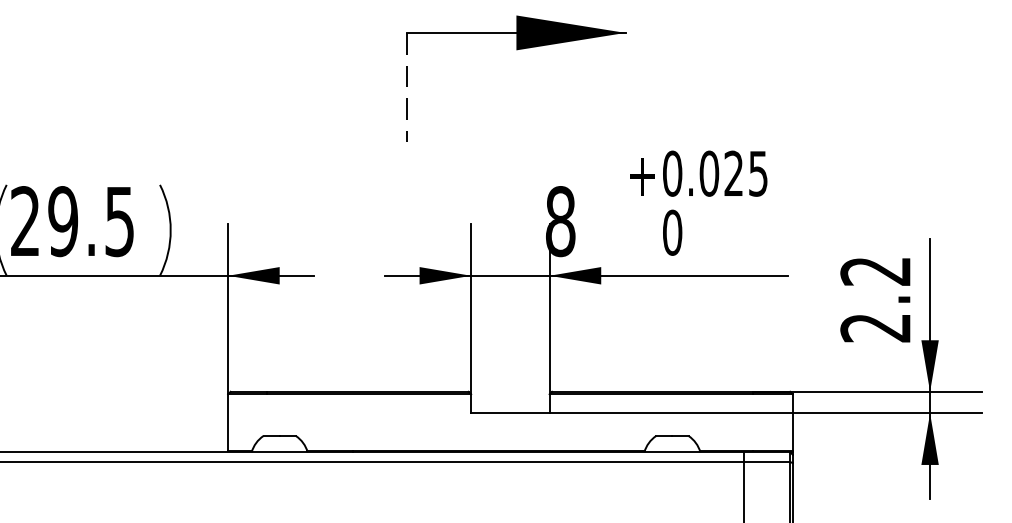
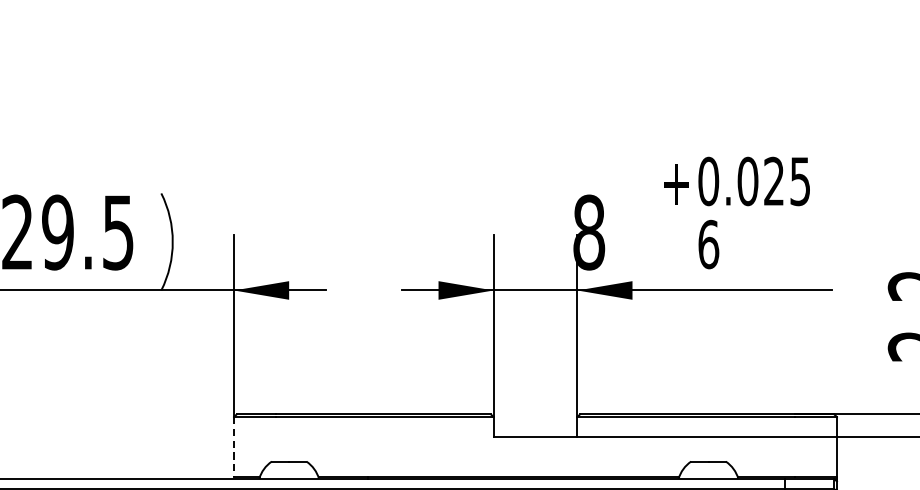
part: (516, 50) -> (542, 49), removed
text: (672, 232) -> (708, 244), 0 -> 6
line: (228, 422) -> (234, 447), solid -> dashed

